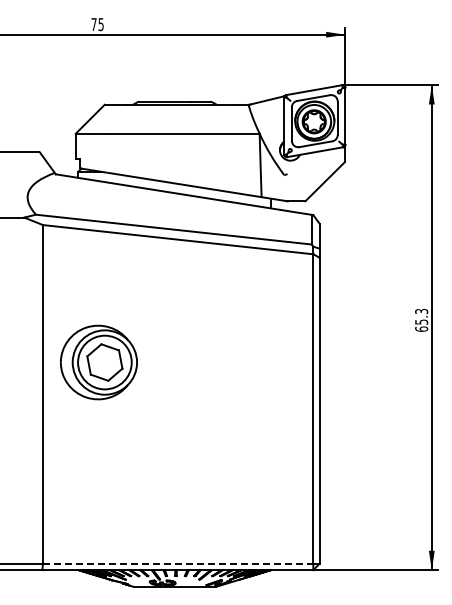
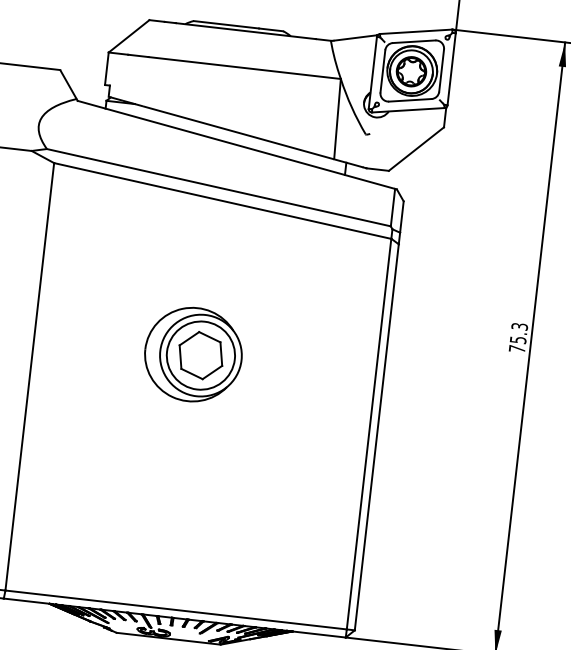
text: (421, 328) -> (517, 348), 65.3 -> 75.3
part: (98, 362) -> (192, 354), moved
line: (178, 563) -> (176, 609), dashed -> solid

